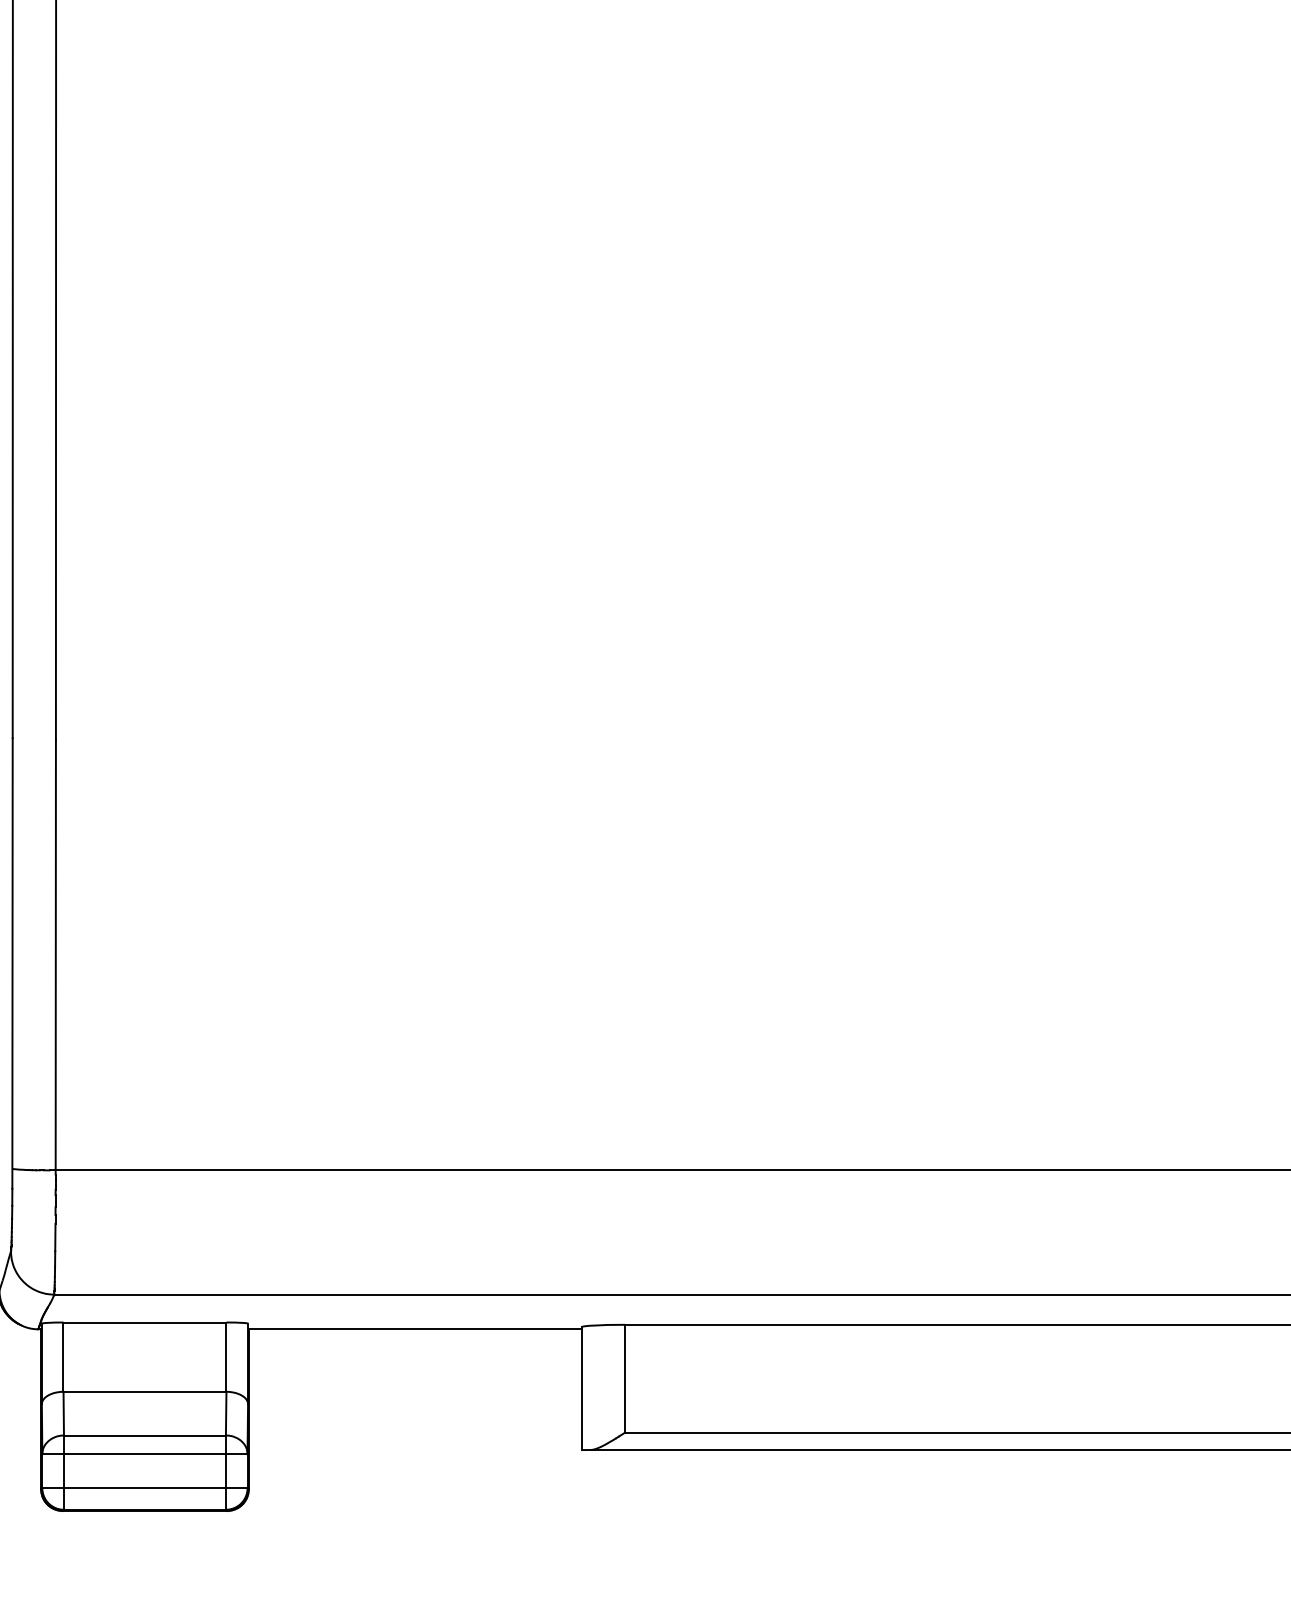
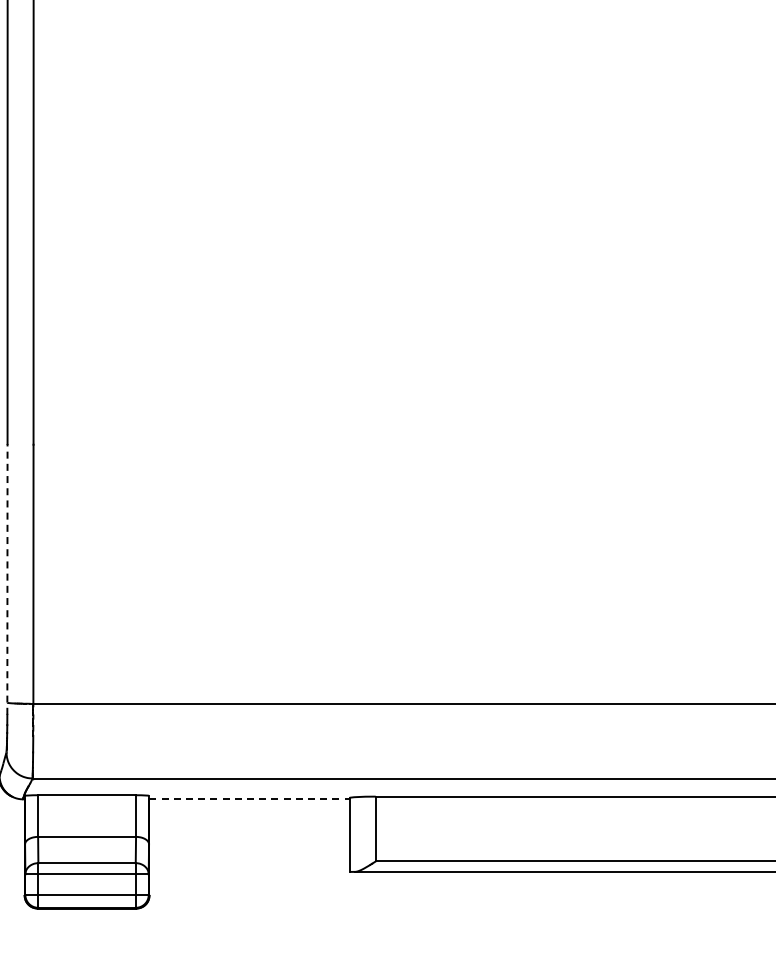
line: (12, 962) -> (7, 578), solid -> dashed
line: (416, 1329) -> (250, 799), solid -> dashed

